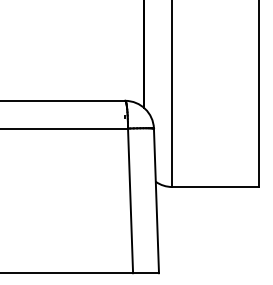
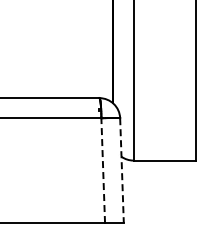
line: (130, 200) -> (103, 170), solid -> dashed
line: (157, 202) -> (122, 171), solid -> dashed

